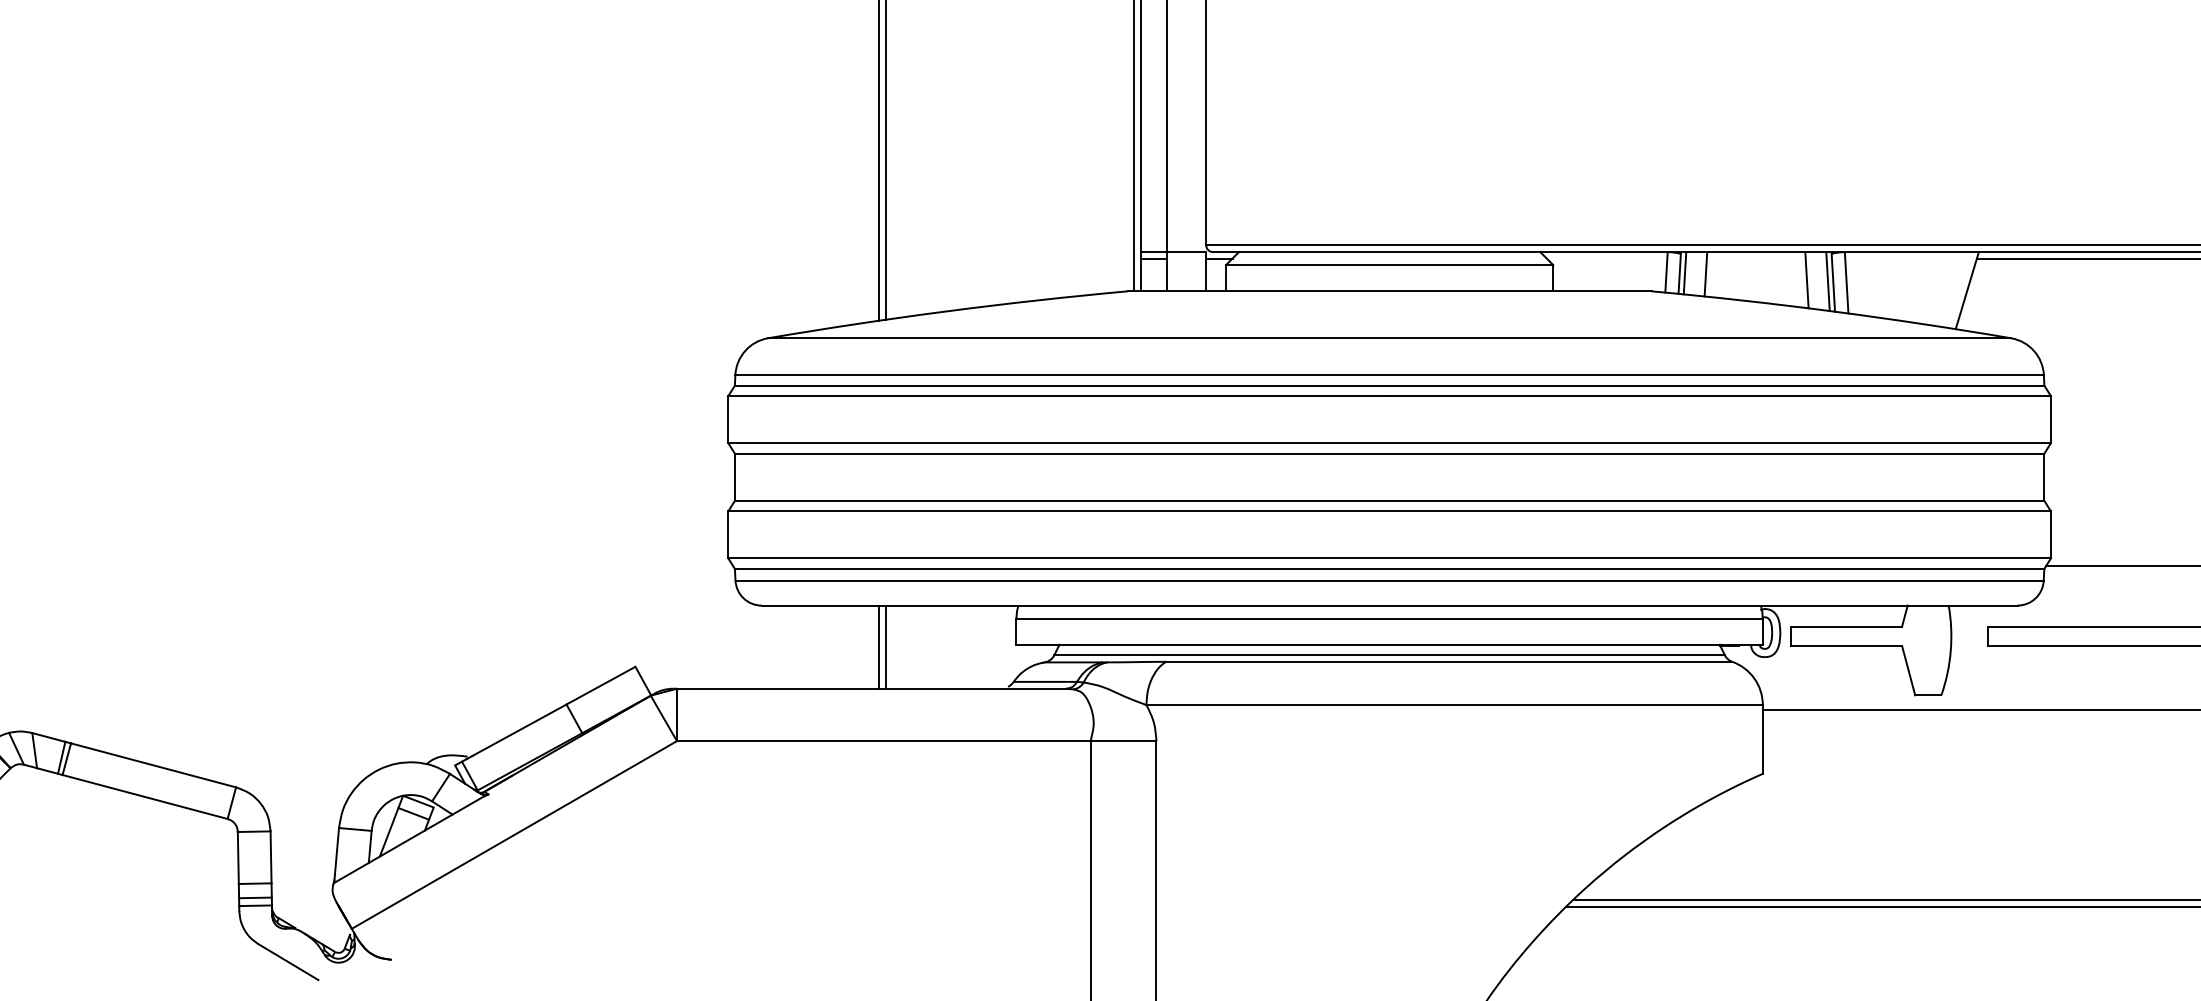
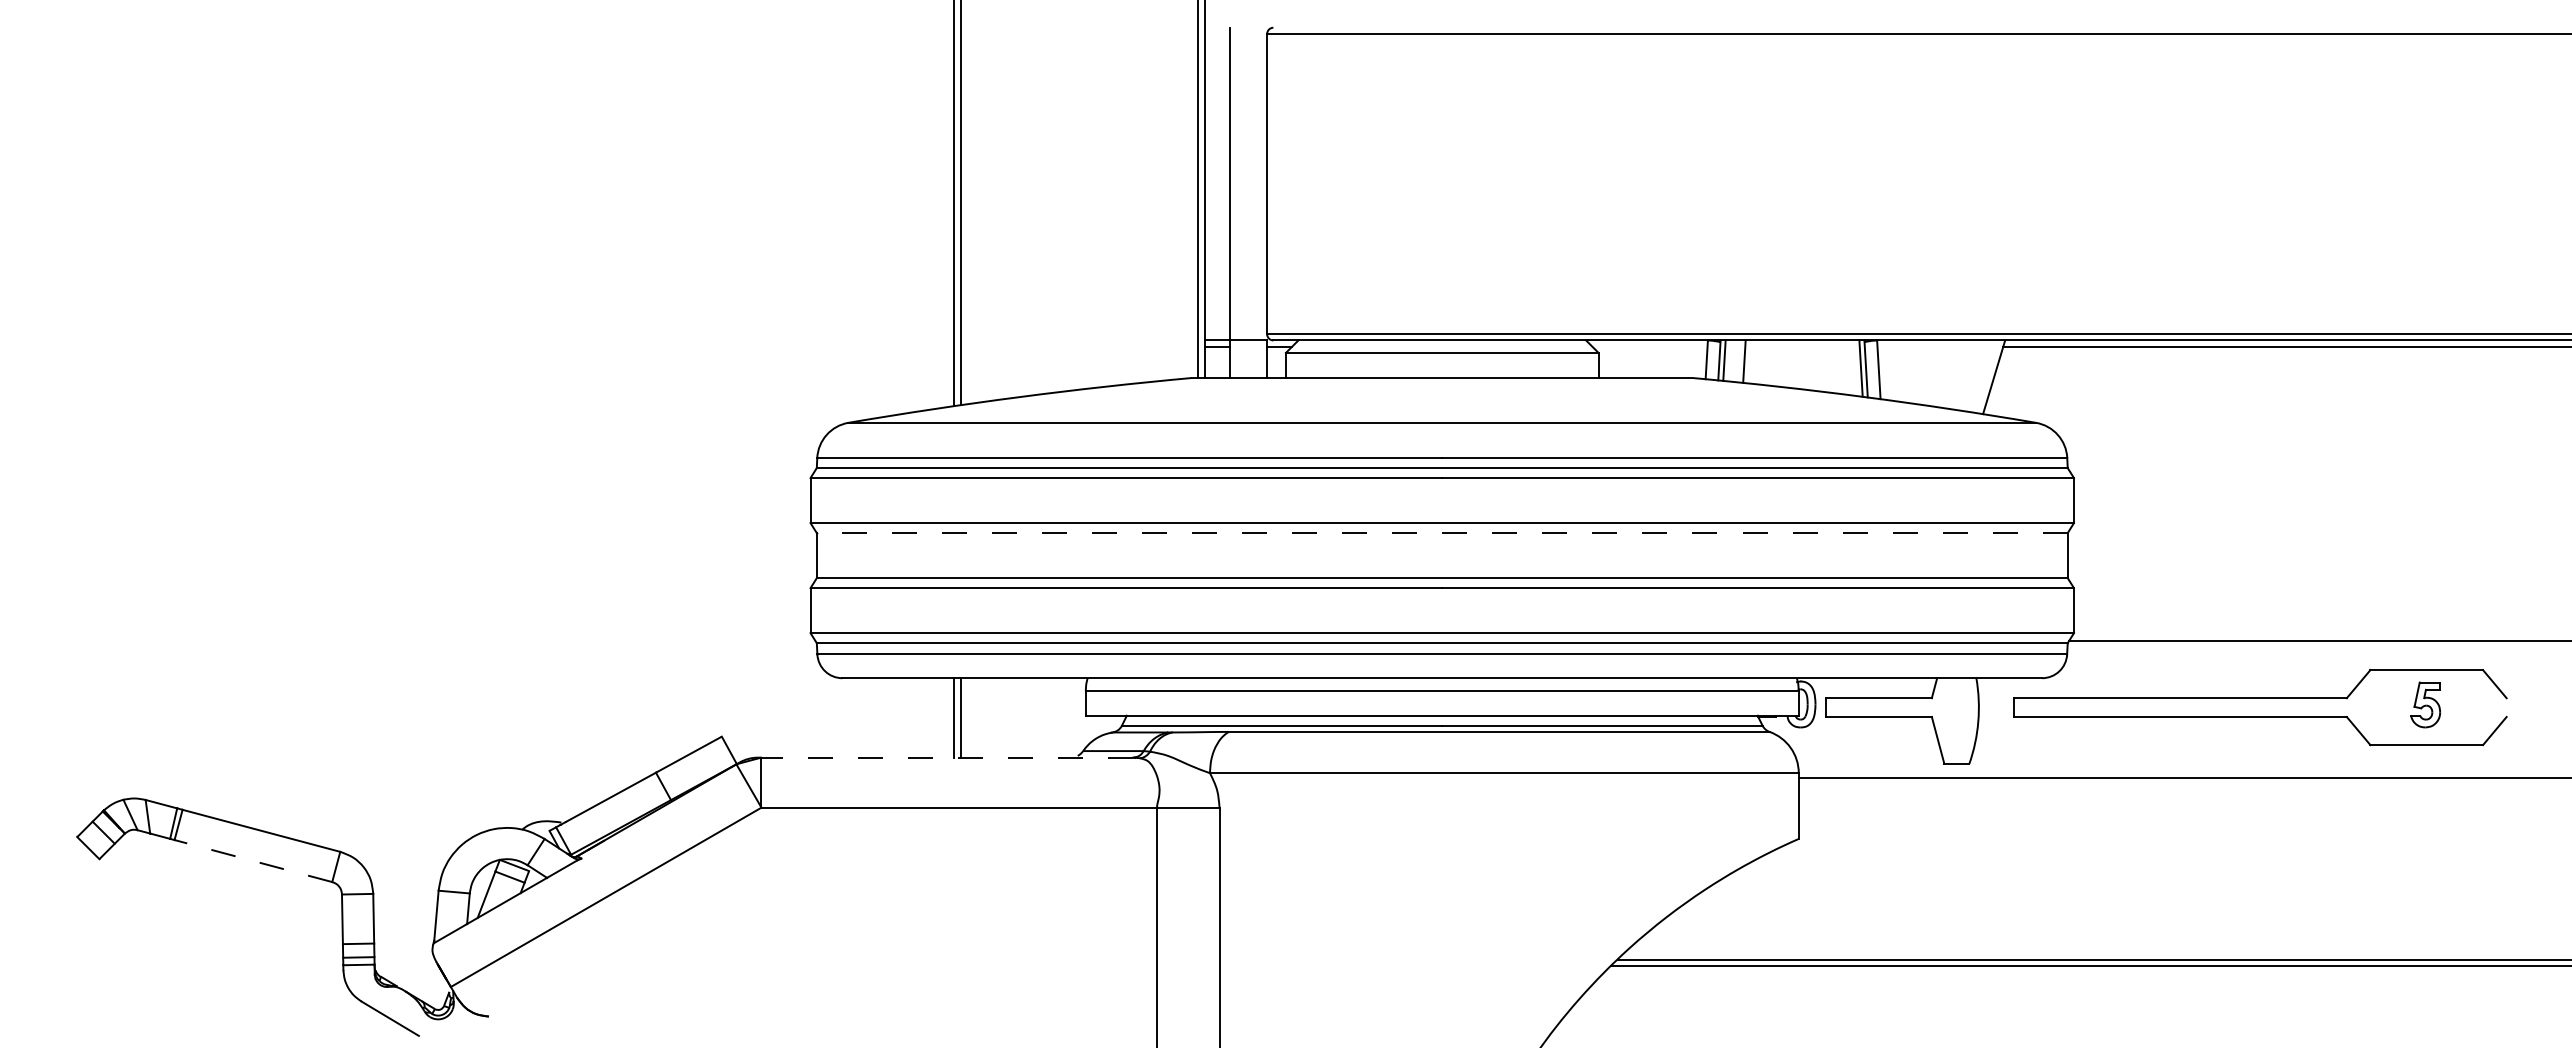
line: (1806, 280) -> (1840, 367), removed
line: (1388, 454) -> (1441, 533), solid -> dashed
line: (871, 688) -> (947, 757), solid -> dashed
line: (145, 797) -> (253, 861), solid -> dashed

